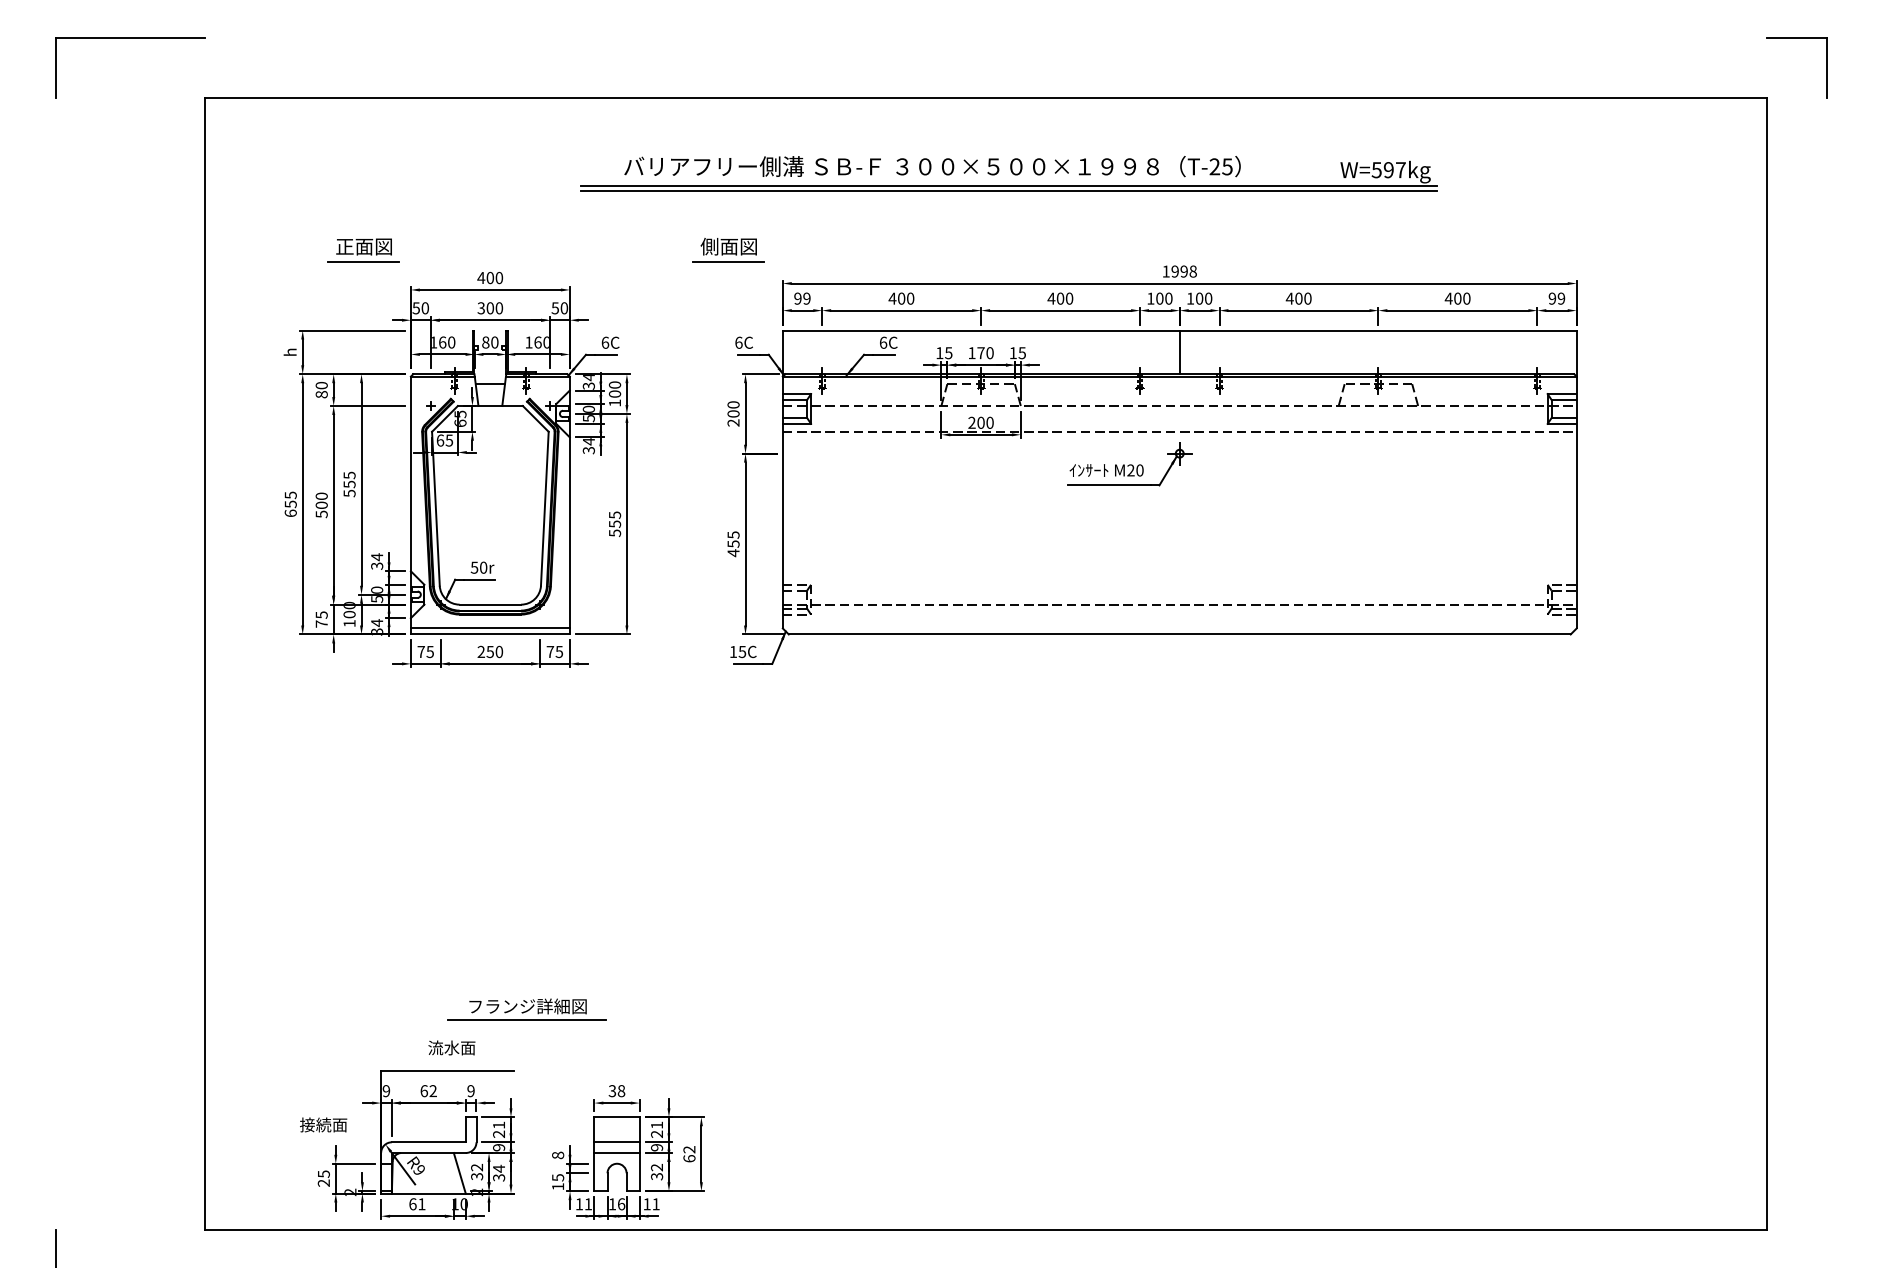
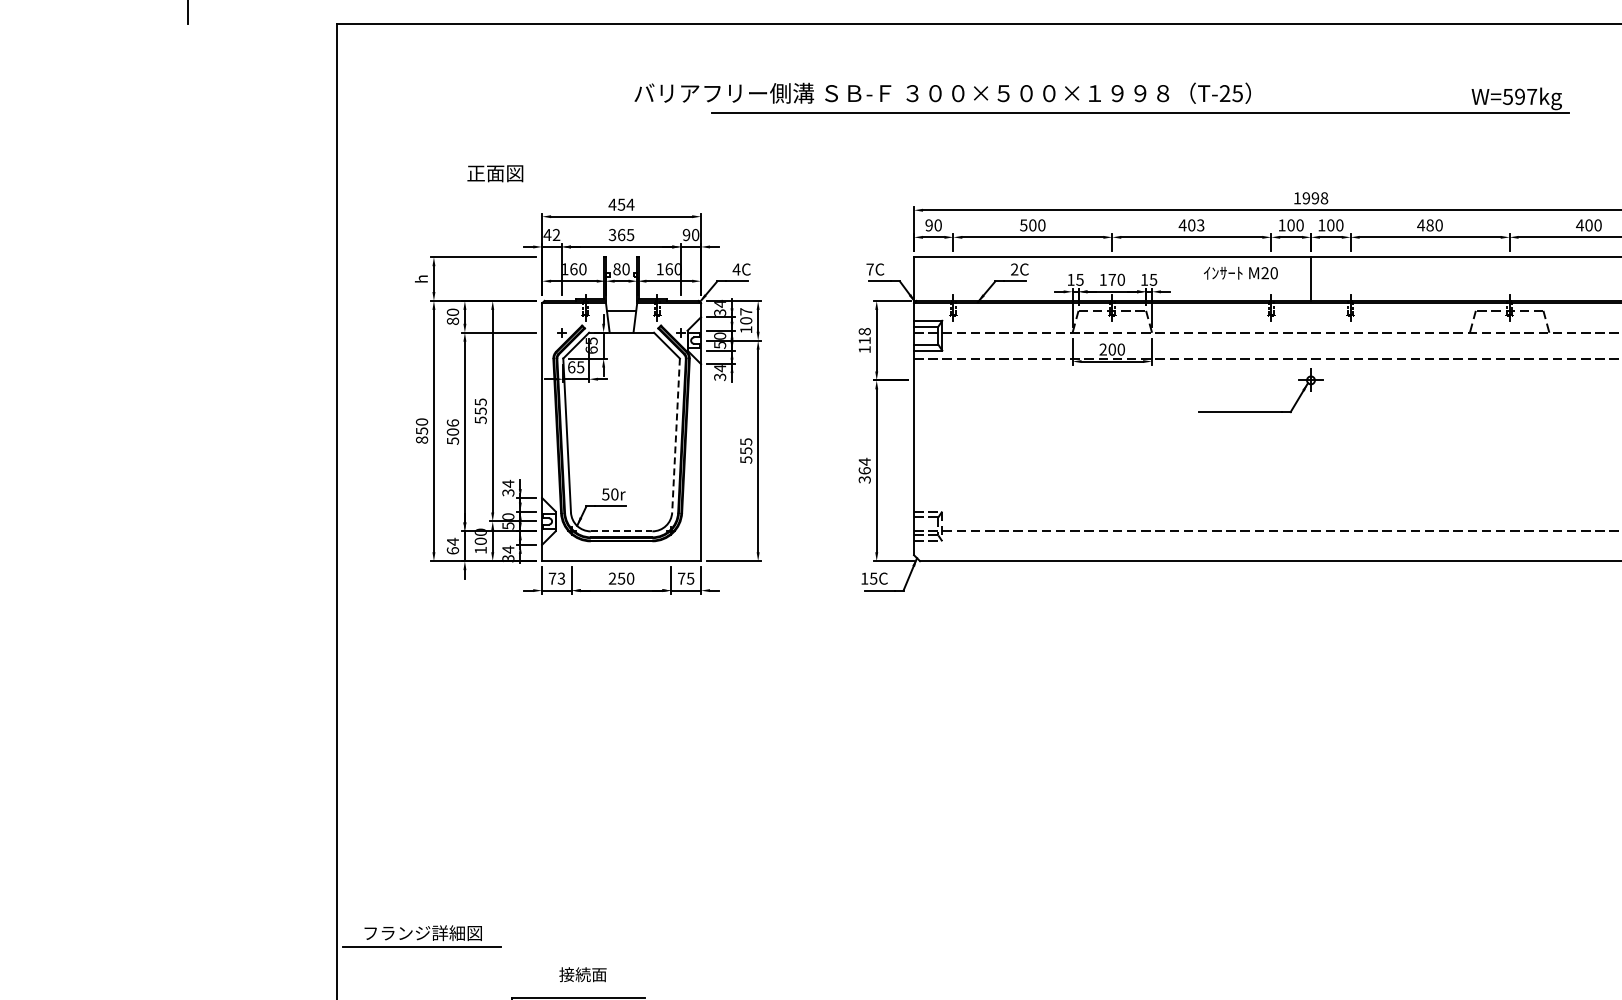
text: (932, 166) -> (942, 93), moved
line: (1008, 191) -> (1139, 118), removed
part: (728, 250) -> (859, 177), removed
line: (363, 262) -> (494, 189), removed
text: (494, 277) -> (625, 204), 400 -> 454
text: (806, 298) -> (937, 225), 99 -> 90
text: (892, 298) -> (1023, 225), 400 -> 500
text: (1069, 298) -> (1200, 225), 400 -> 403
text: (1298, 298) -> (1429, 225), 400 -> 480
text: (420, 308) -> (551, 235), 50 -> 42
text: (494, 308) -> (625, 235), 300 -> 365
text: (554, 308) -> (685, 235), 50 -> 90
text: (604, 342) -> (735, 269), 6C -> 4C
text: (738, 342) -> (869, 269), 6C -> 7C
text: (883, 342) -> (1014, 269), 6C -> 2C
text: (614, 384) -> (745, 311), 100 -> 107
text: (733, 413) -> (864, 340), 200 -> 118
text: (1106, 470) -> (1240, 273), moved
text: (321, 495) -> (452, 422), 500 -> 506
text: (290, 503) -> (421, 430), 655 -> 850
line: (544, 509) -> (675, 436), solid -> dashed
text: (733, 544) -> (864, 471), 455 -> 364
line: (490, 604) -> (621, 531), solid -> dashed
text: (321, 619) -> (452, 546), 75 -> 64
line: (489, 628) -> (620, 555), removed
text: (430, 651) -> (561, 578), 75 -> 73
part: (526, 1009) -> (421, 936), moved
text: (443, 1047) -> (574, 974), 流水面 -> 接続面

